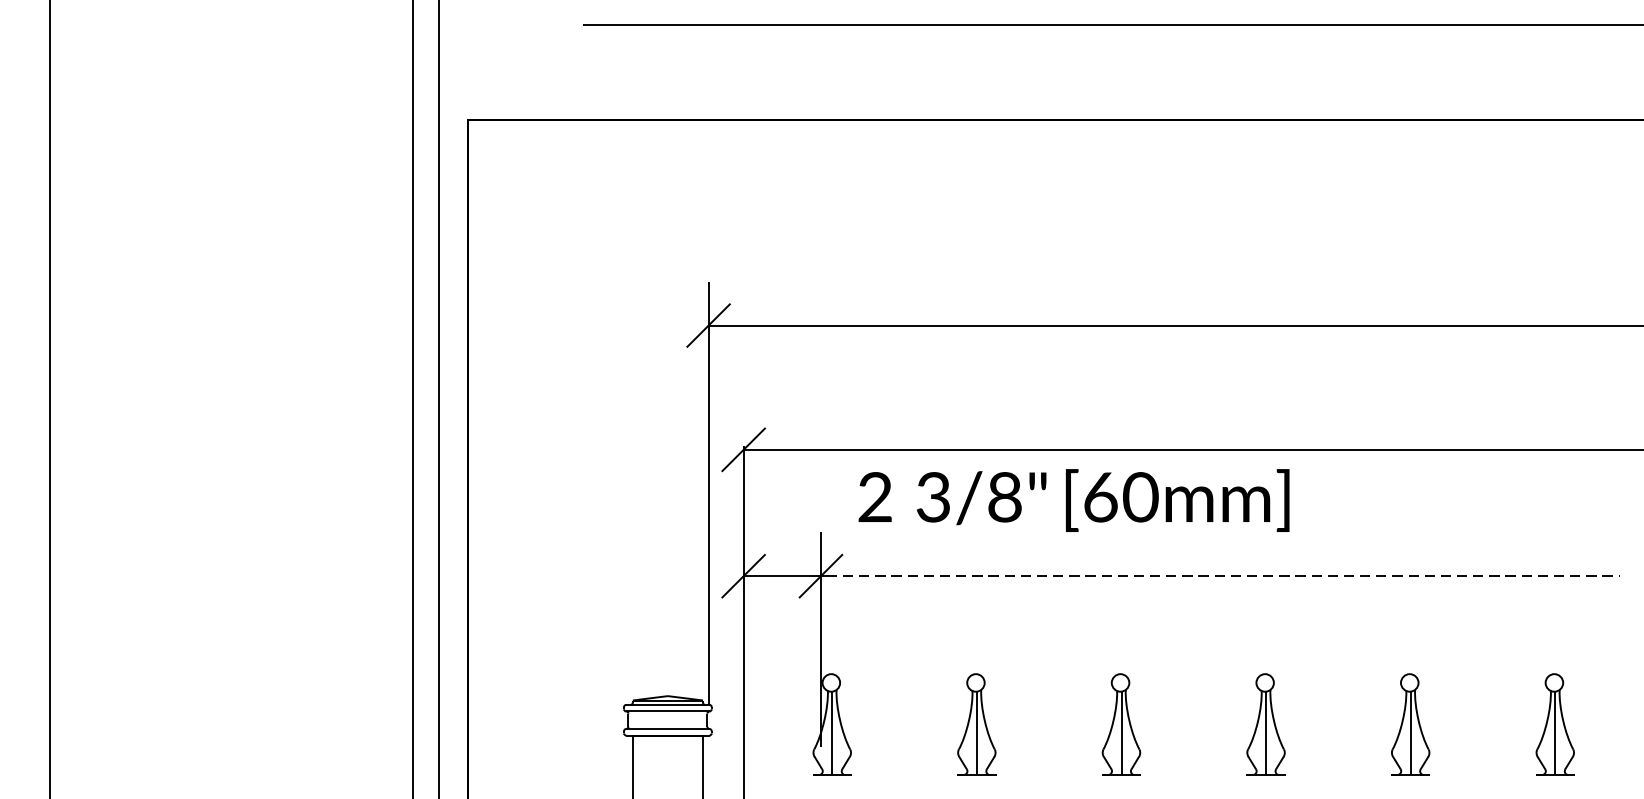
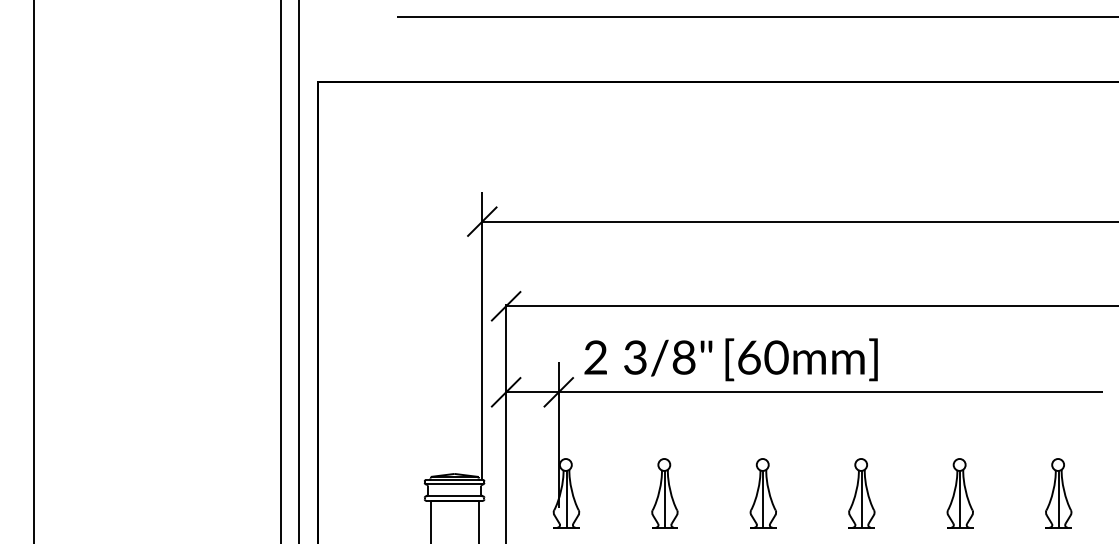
text: (1073, 500) -> (730, 359), moved
line: (1224, 576) -> (833, 392), dashed -> solid

